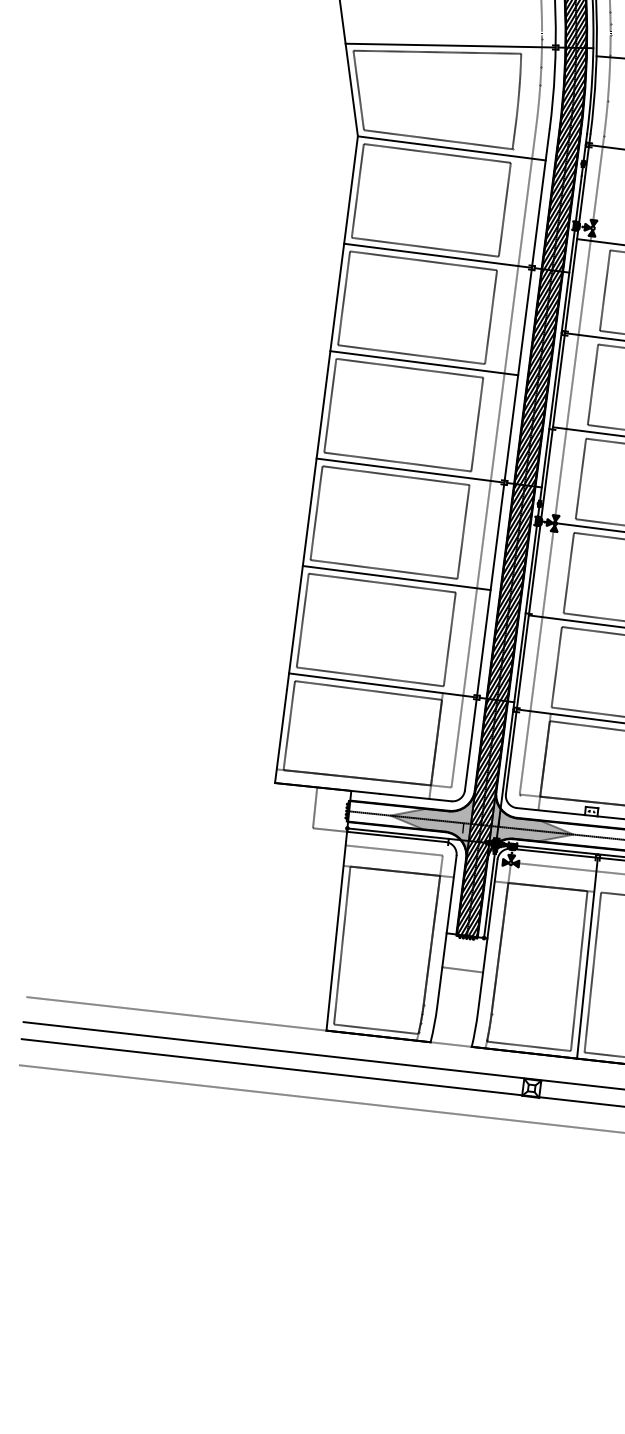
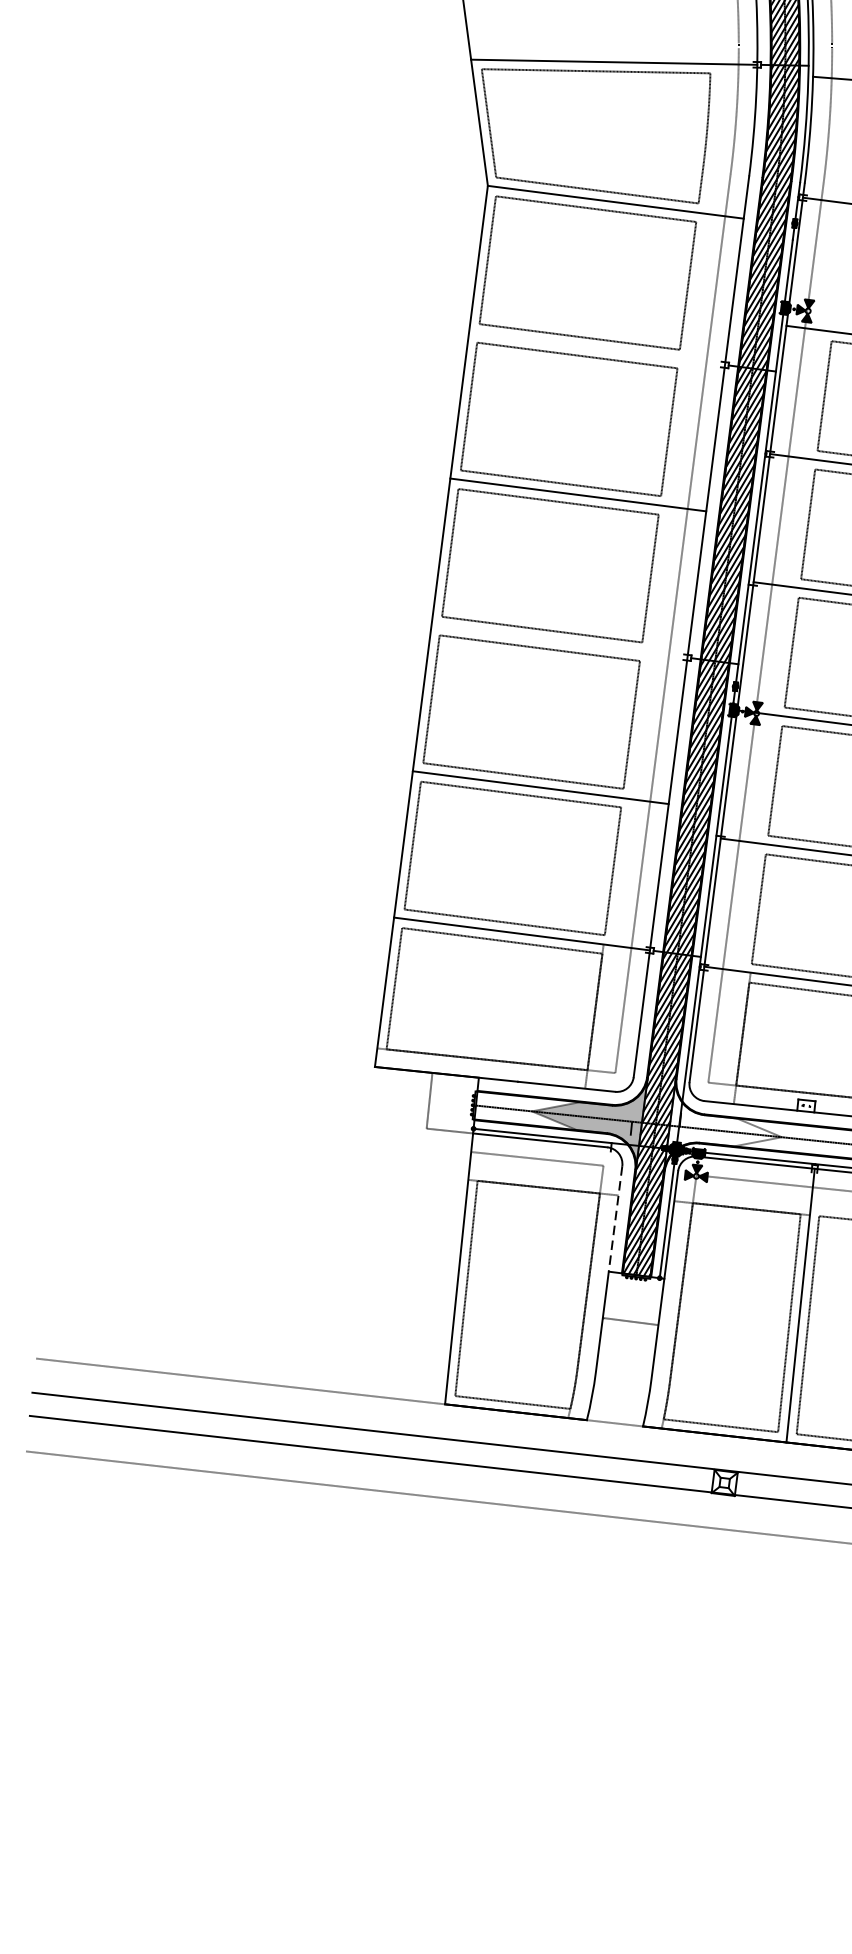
line: (437, 255) -> (596, 348), removed
line: (410, 470) -> (559, 641), removed
fill: (530, 825) -> (723, 1124), removed
line: (451, 895) -> (615, 1220), solid -> dashed

